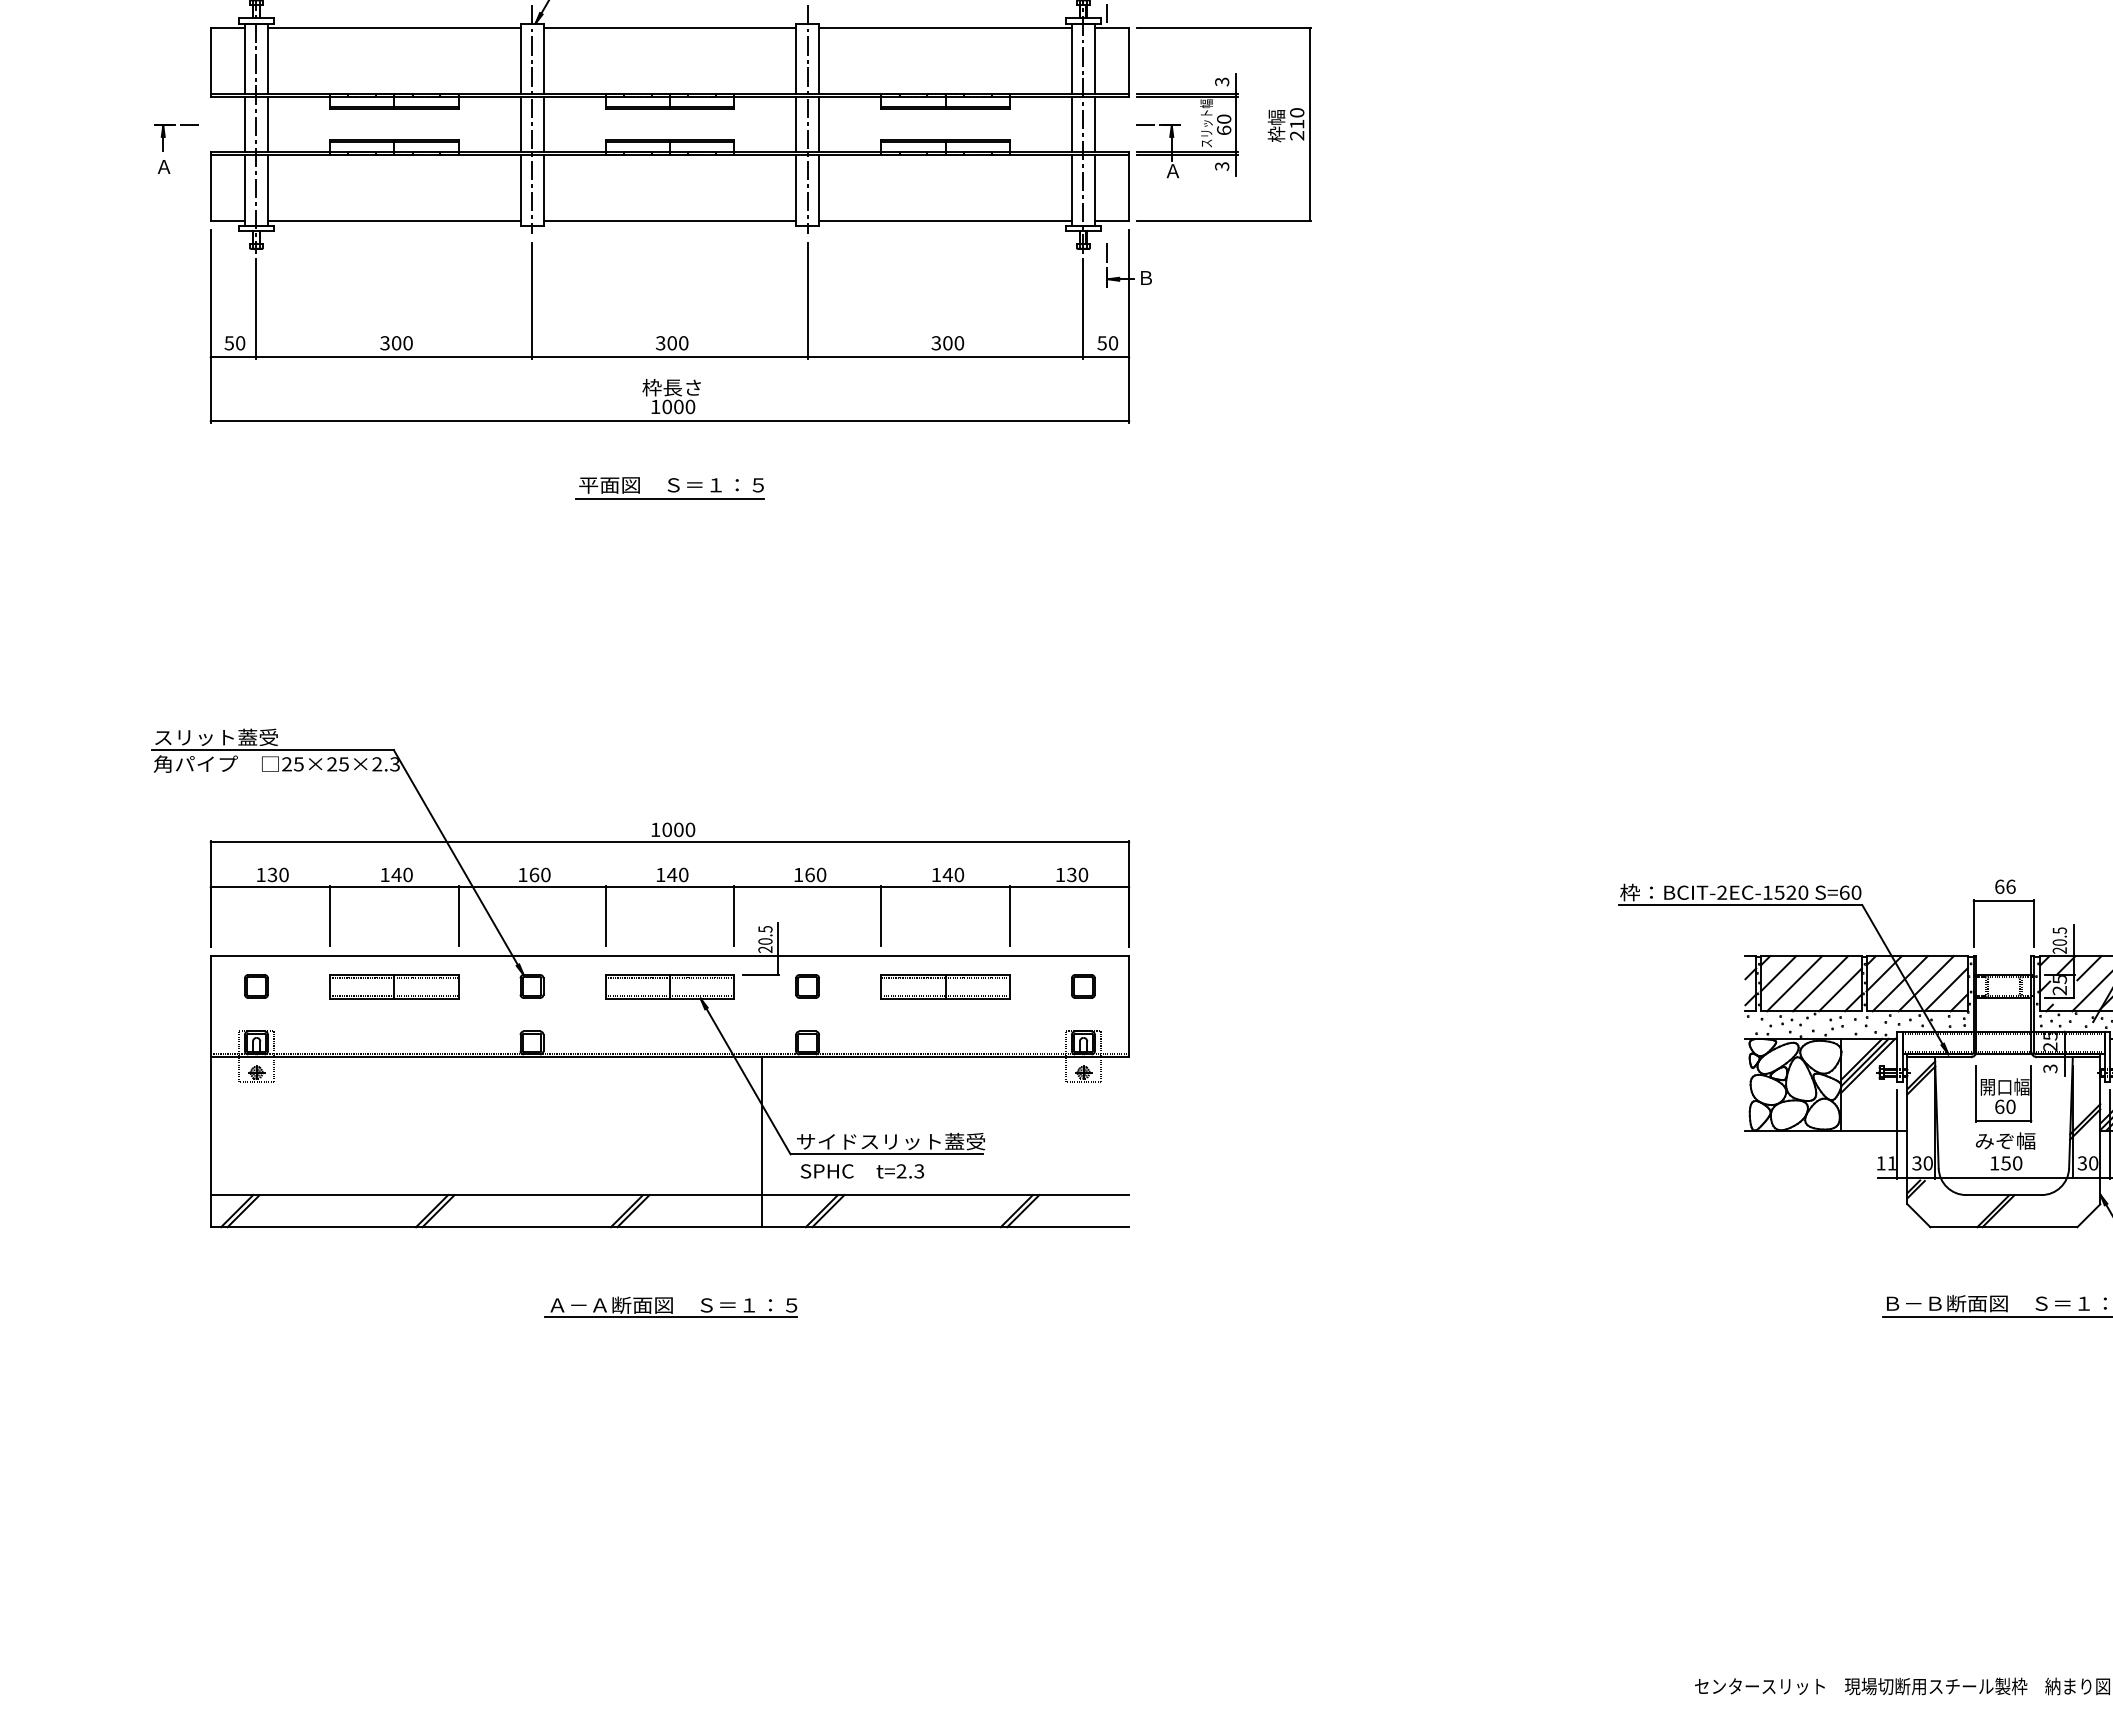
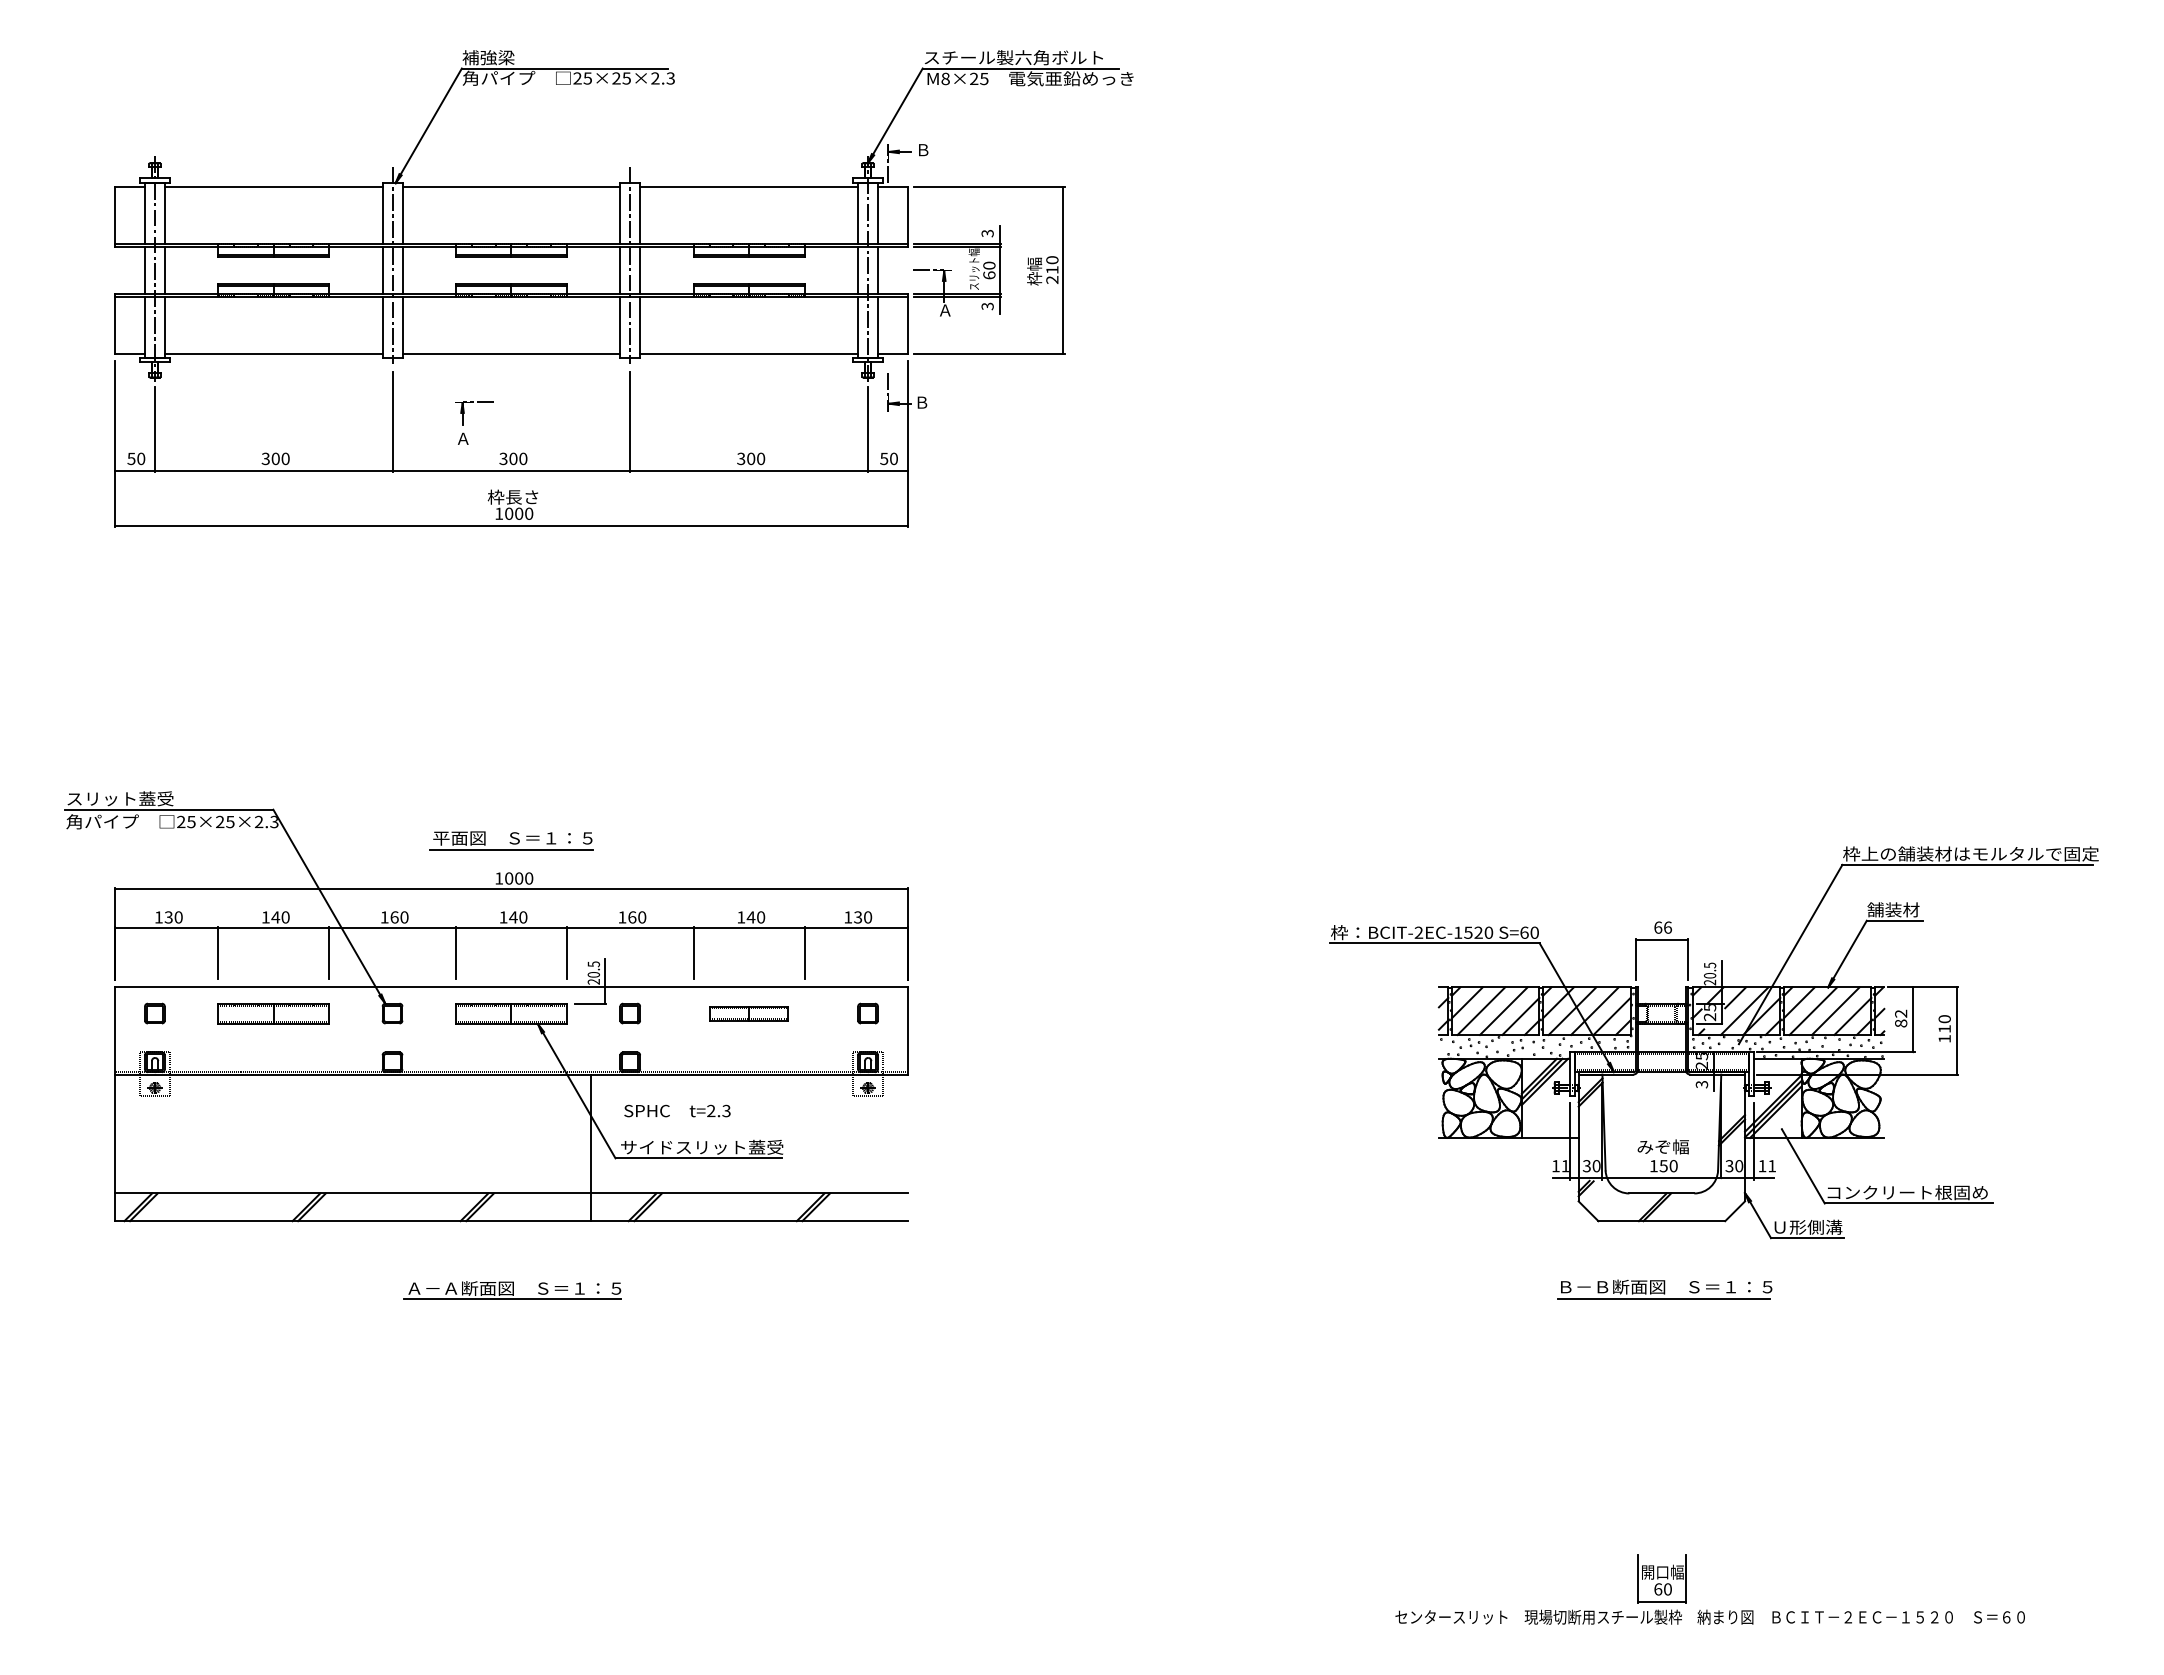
part: (164, 147) -> (463, 422), moved
part: (669, 487) -> (511, 840), moved
part: (945, 986) -> (749, 1013), size x0.7
part: (2003, 1094) -> (1661, 1578), moved
text: (862, 1170) -> (677, 1110), moved

